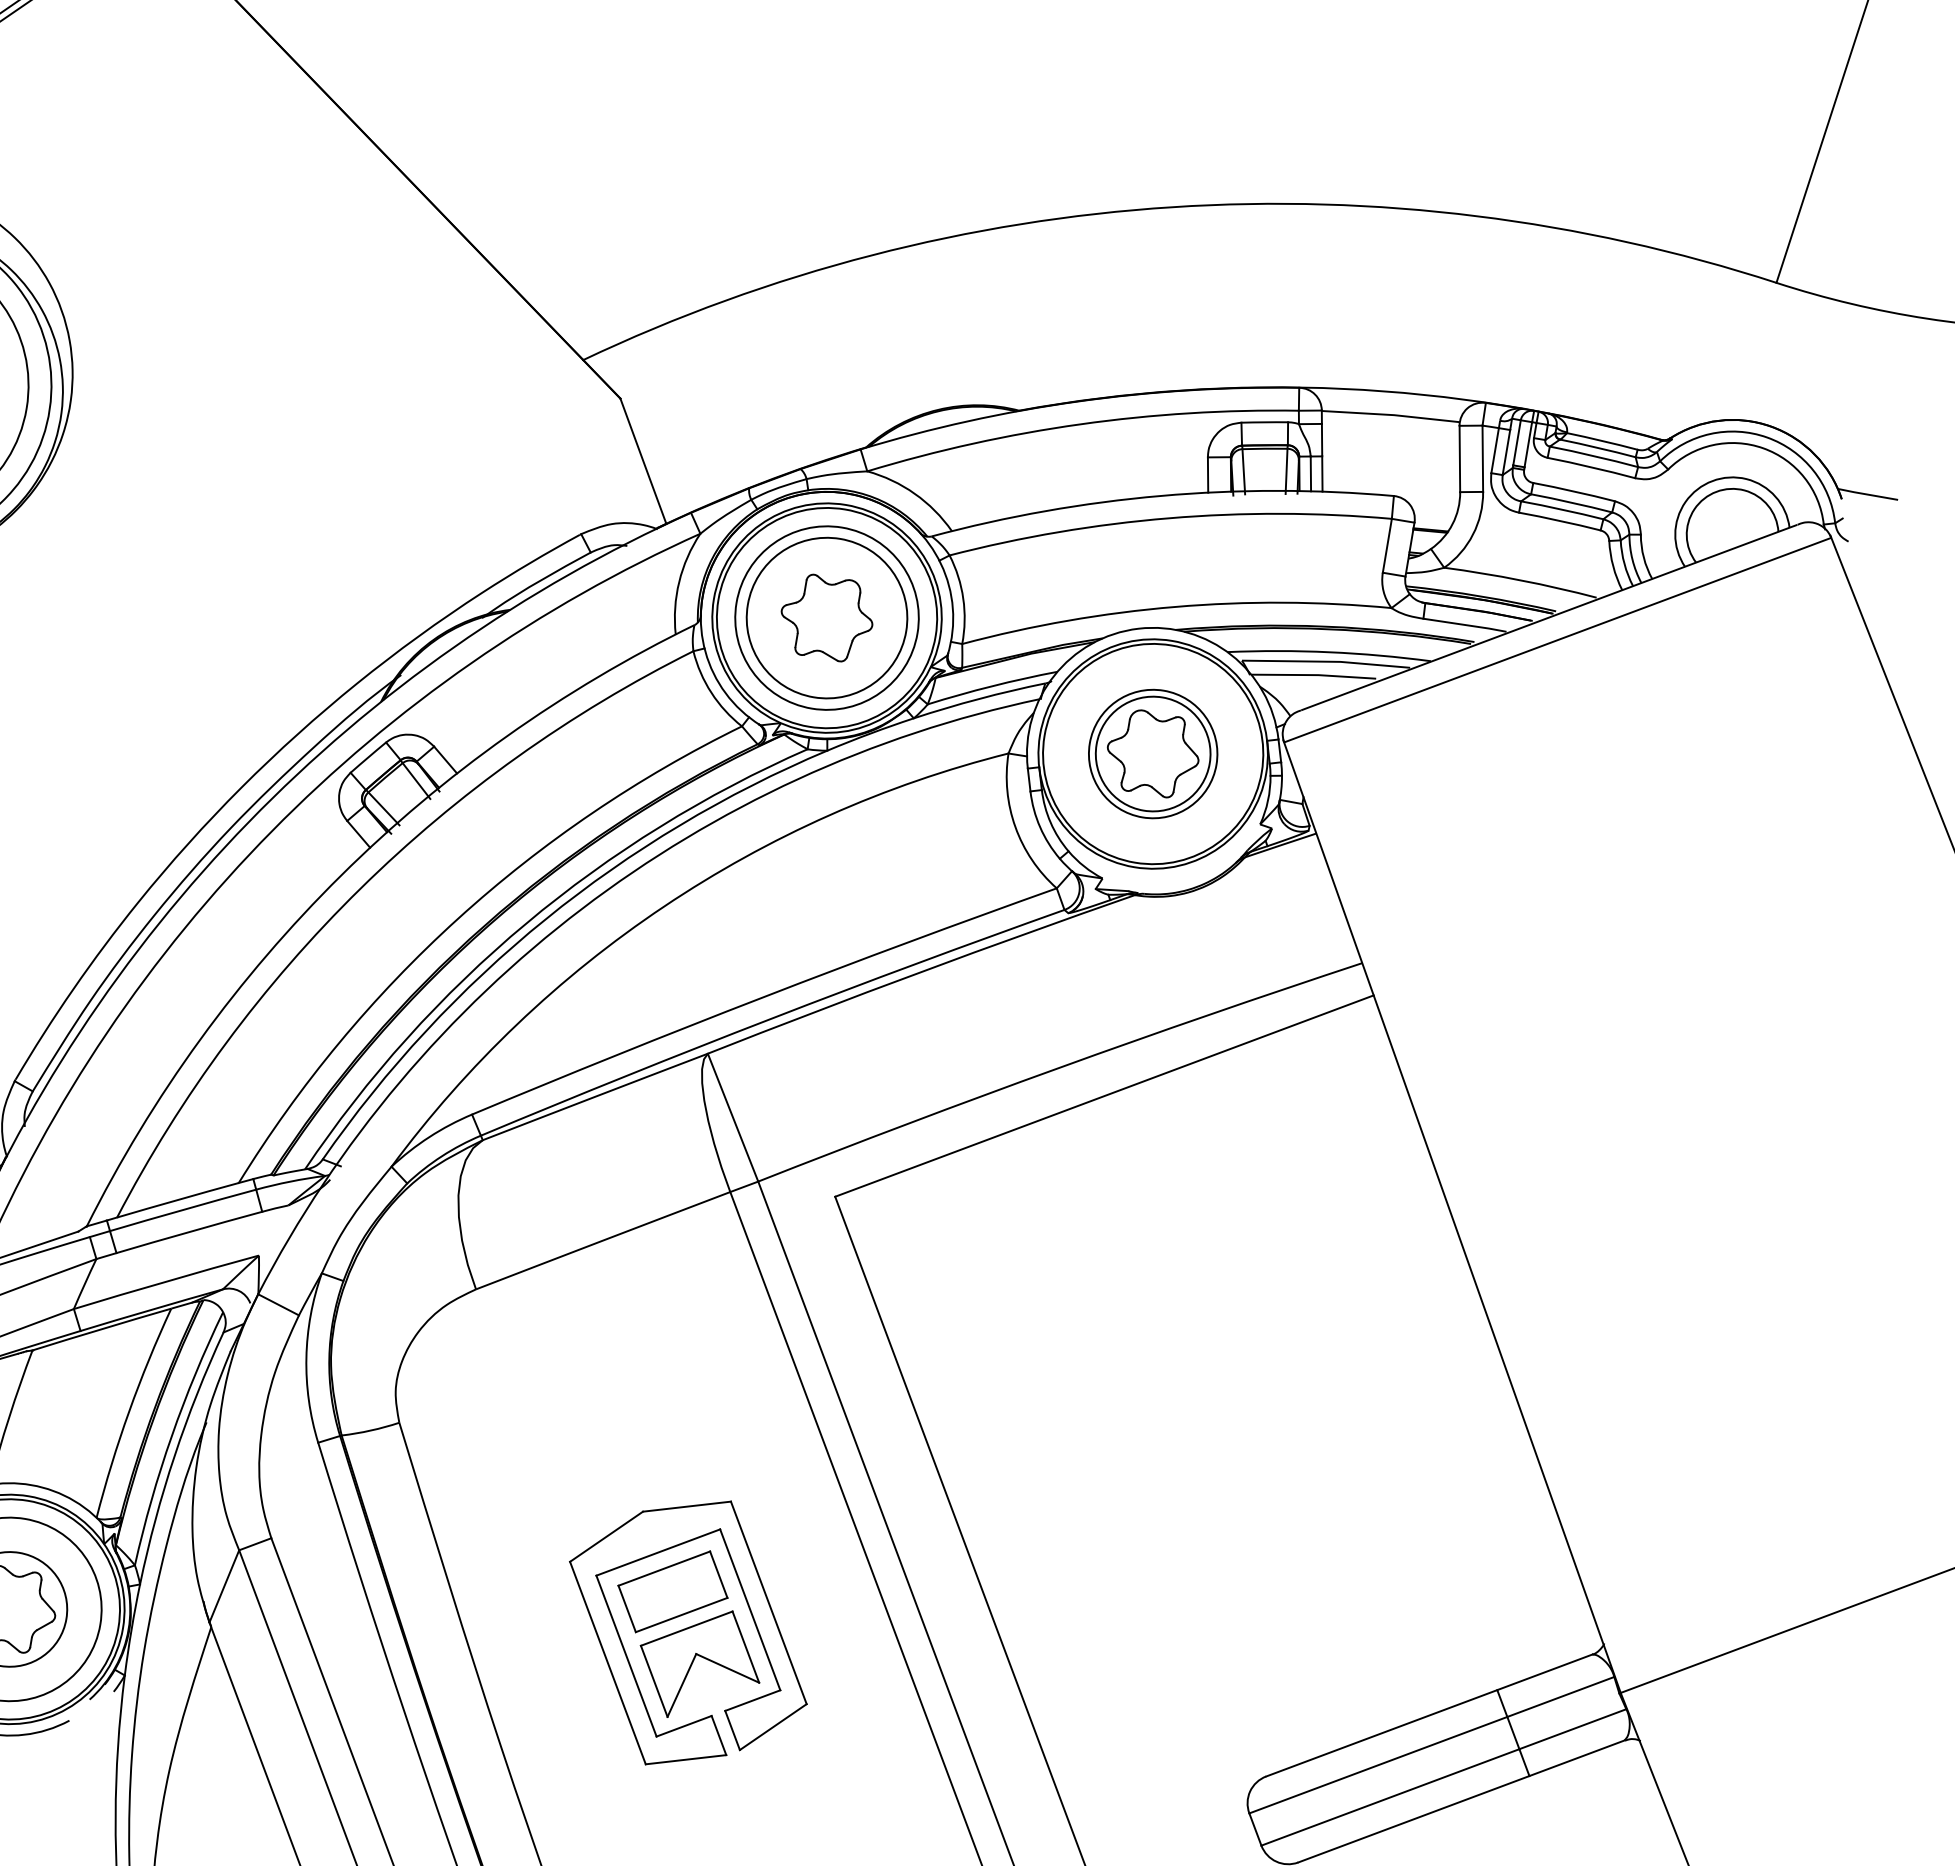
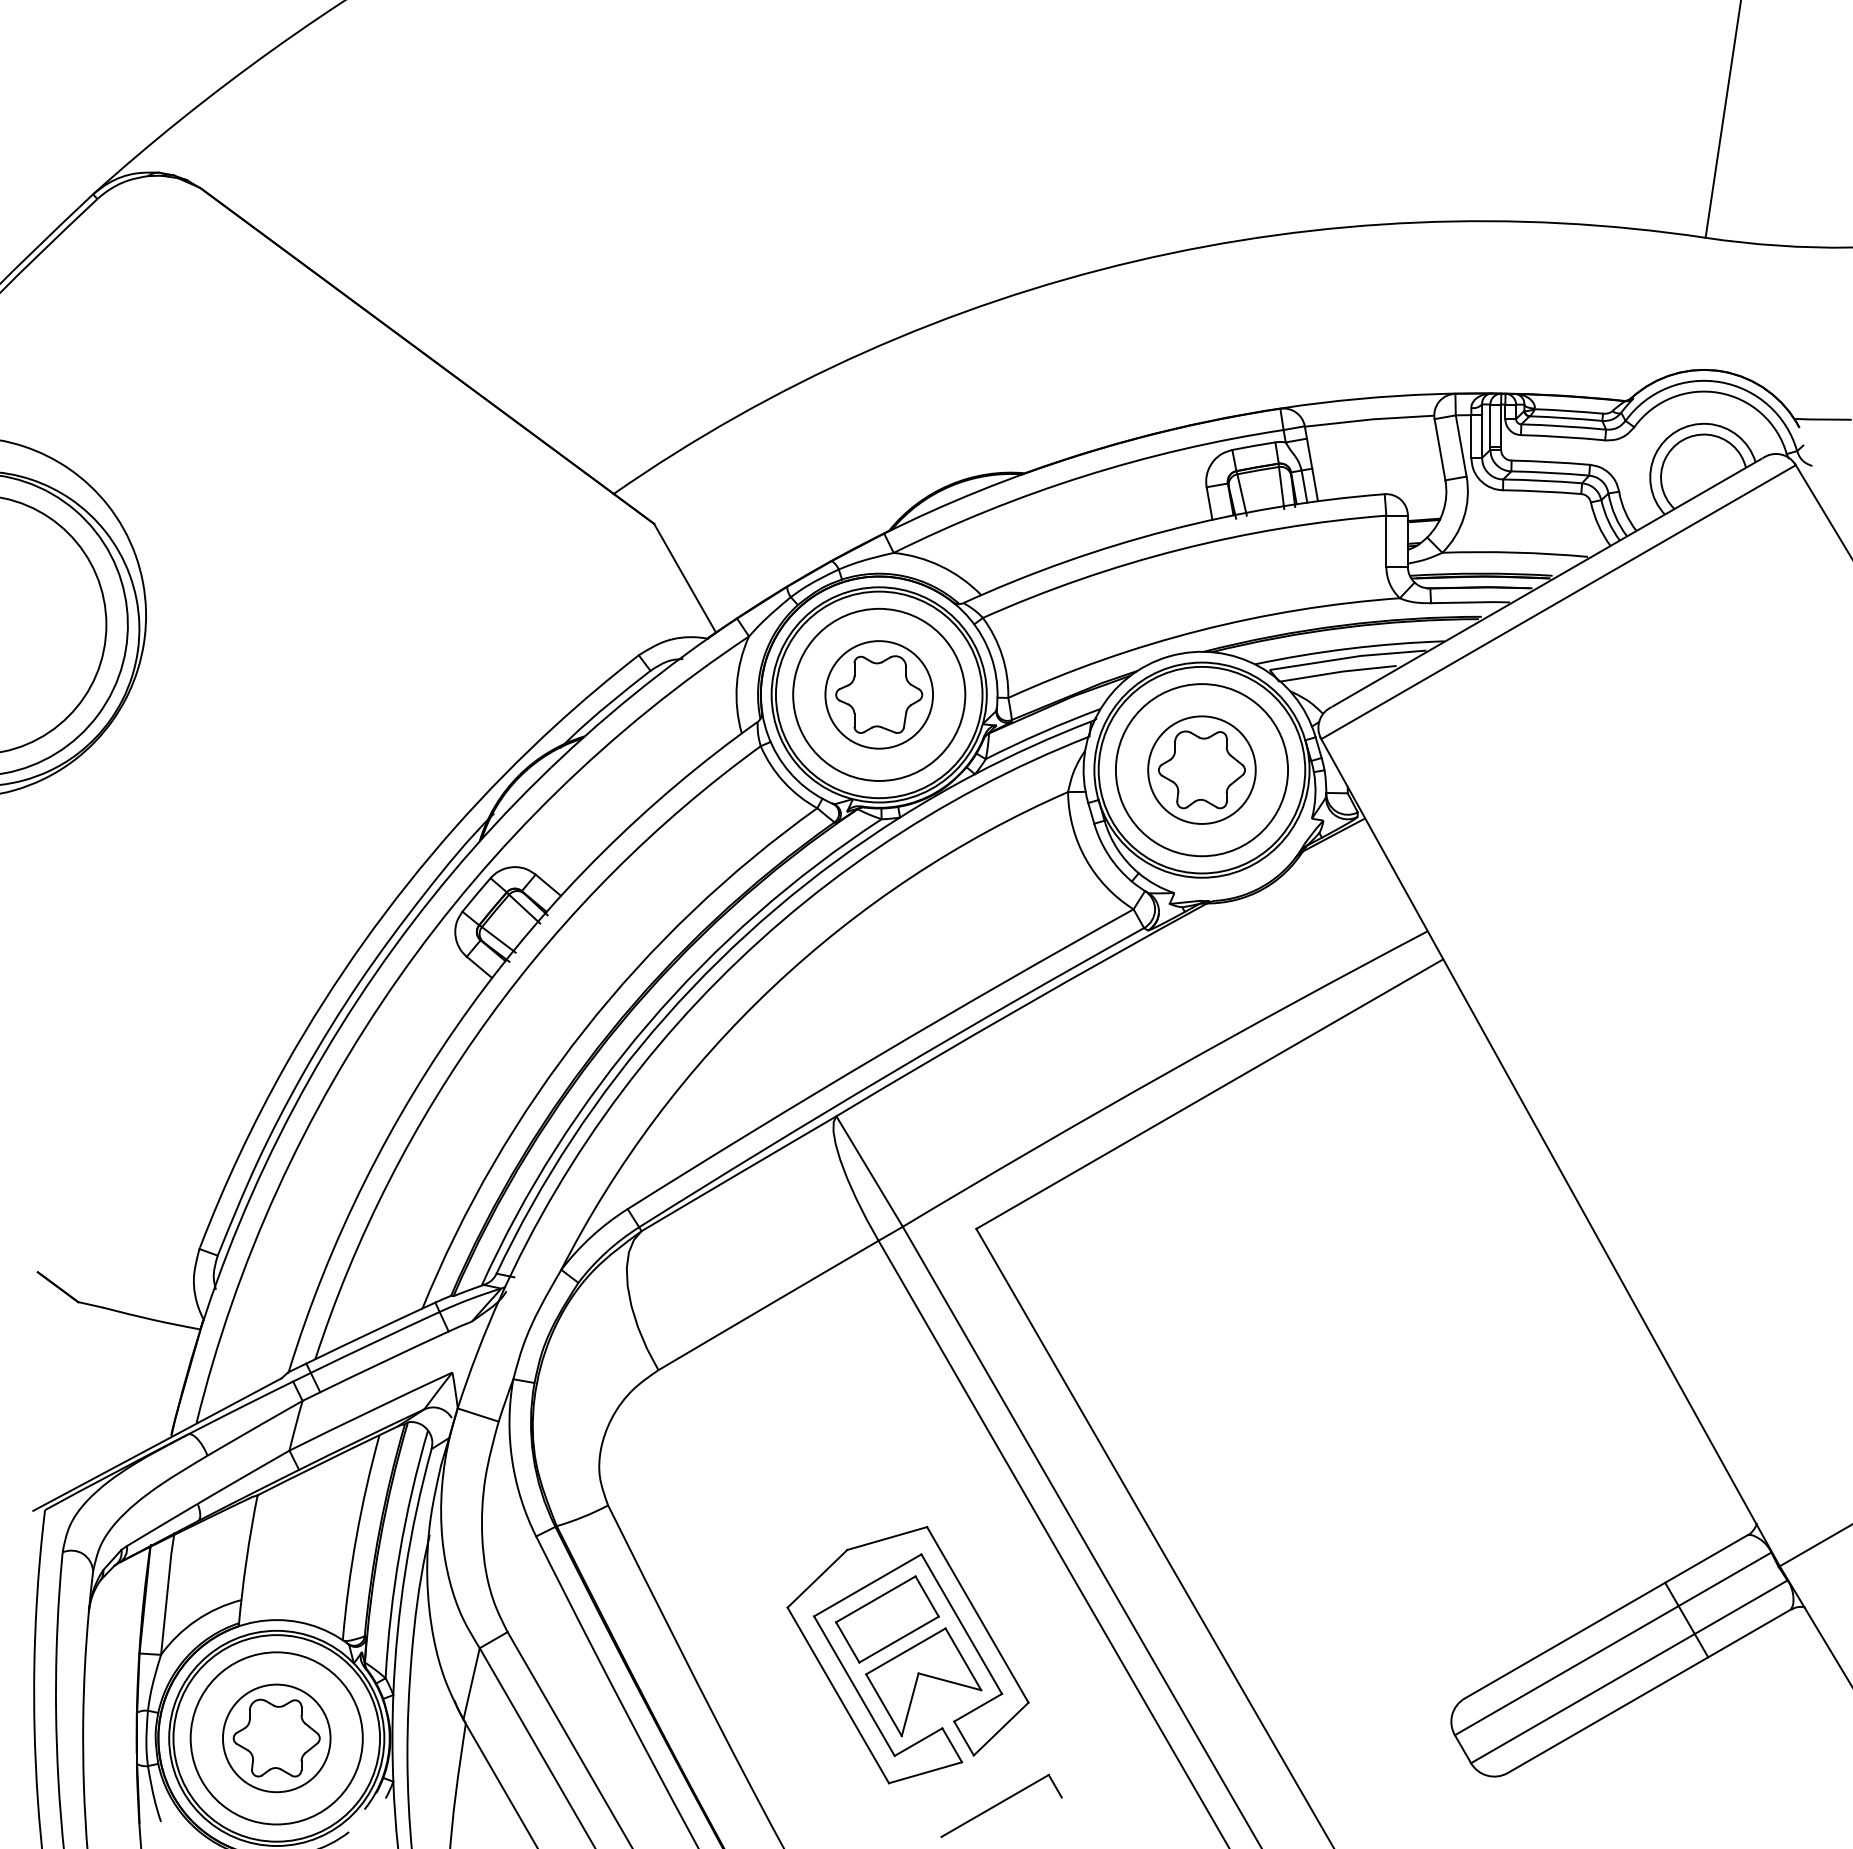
circle: (827, 617) -> (879, 694), size x0.71
circle: (1152, 754) -> (1201, 770), size x1.43
part: (760, 1807) -> (1001, 1805), added

